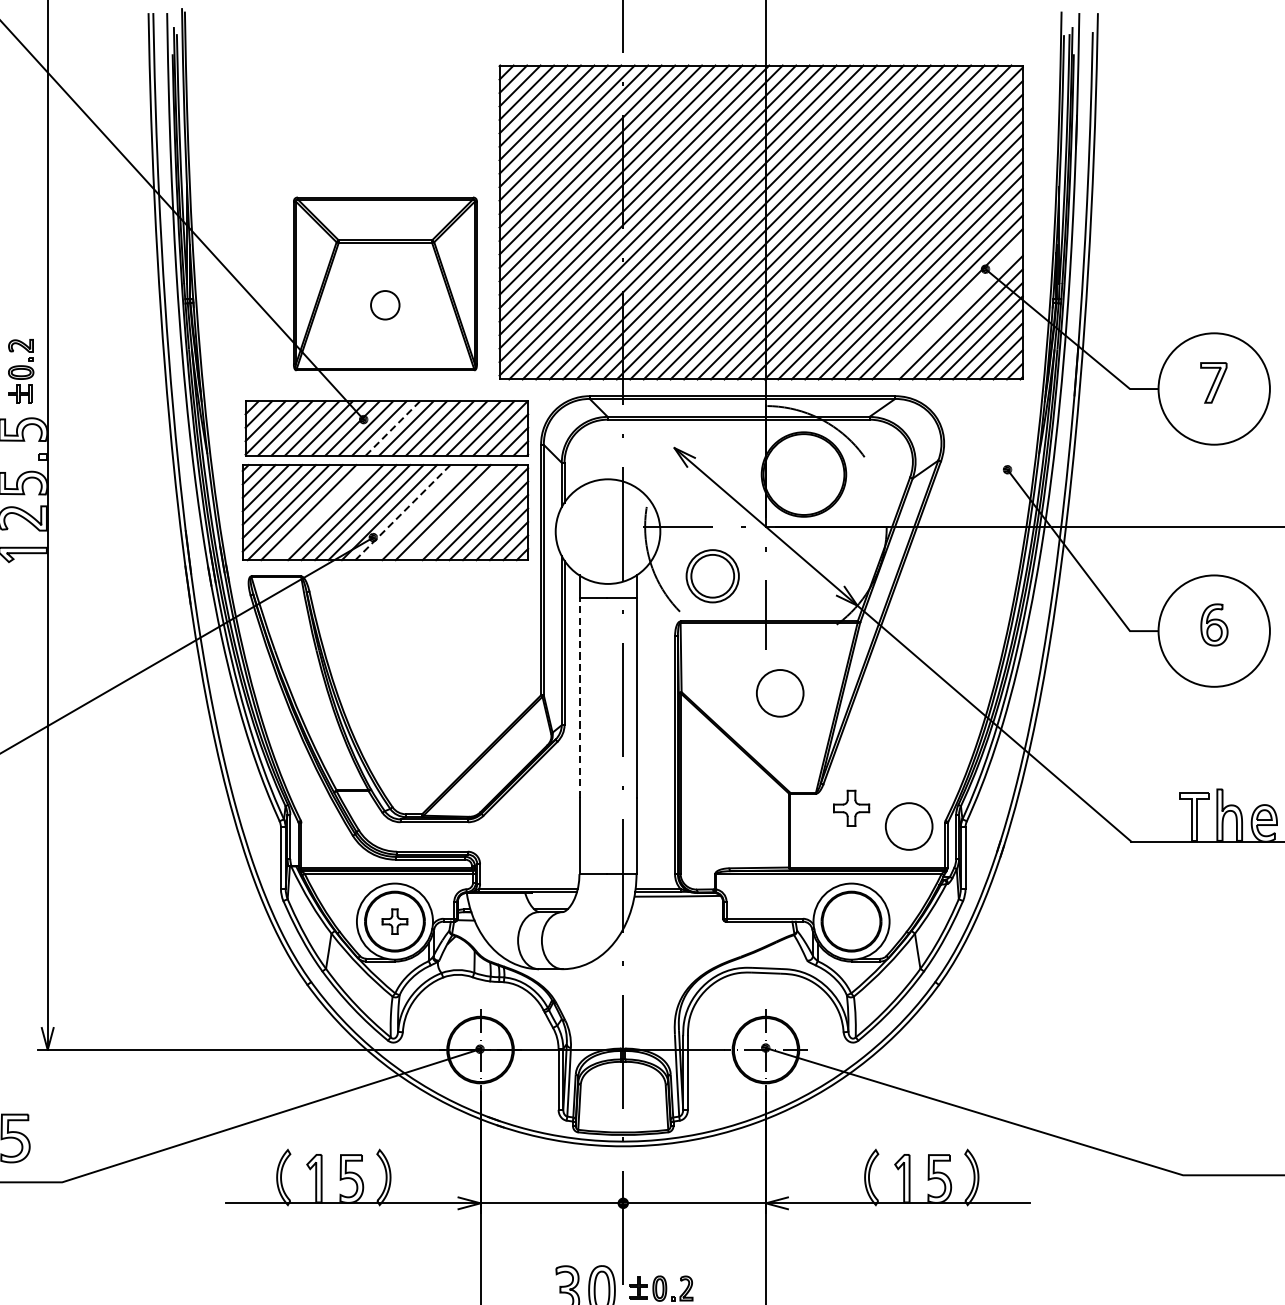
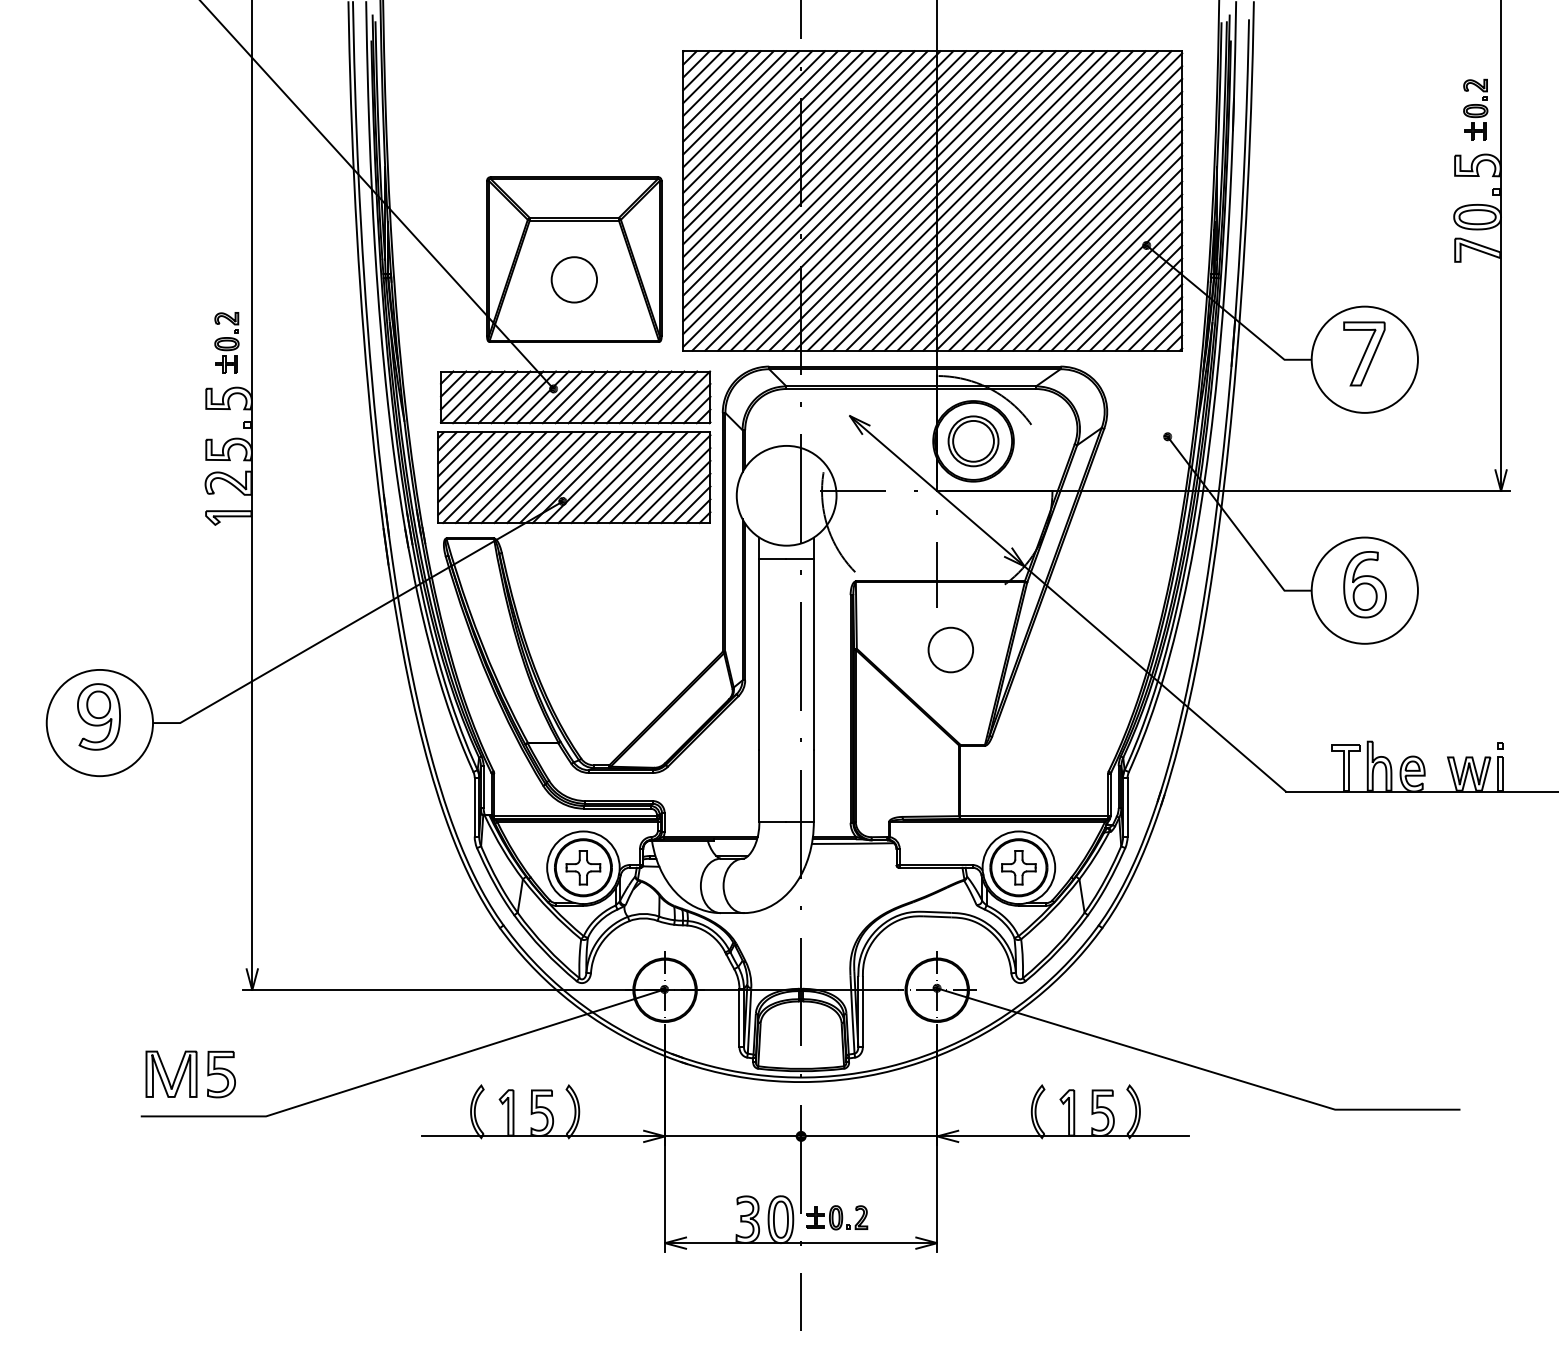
circle: (384, 304) -> (573, 279), size x1.67
line: (953, 311) -> (1116, 285), added
part: (1213, 382) -> (1364, 353), size x1.67
line: (392, 428) -> (581, 397), dashed -> solid
line: (321, 512) -> (513, 477), added
line: (403, 512) -> (591, 477), dashed -> solid
line: (415, 512) -> (603, 477), added
line: (456, 512) -> (642, 477), added
part: (712, 576) -> (973, 441), moved
part: (1213, 624) -> (1364, 584), size x1.67
line: (579, 698) -> (759, 654), dashed -> solid
part: (851, 808) -> (1018, 867), moved
circle: (908, 825) -> (1073, 776), removed
part: (395, 921) -> (583, 867), size x1.43

